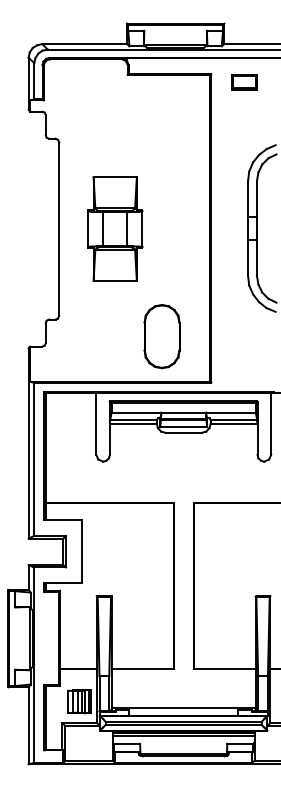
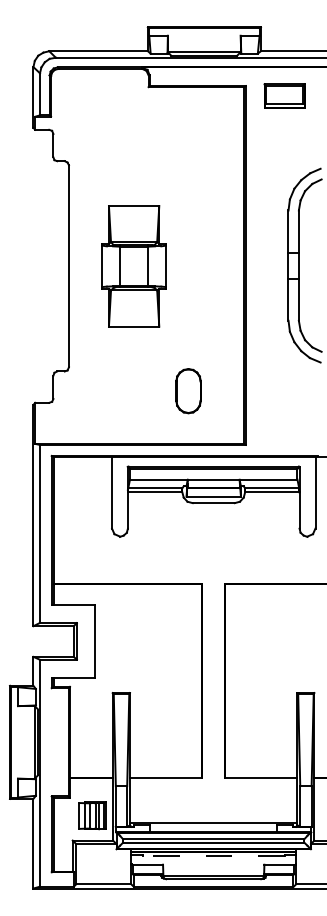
part: (244, 82) -> (284, 95), size x1.4
part: (162, 335) -> (188, 390), size x0.6
line: (183, 736) -> (213, 856), solid -> dashed

